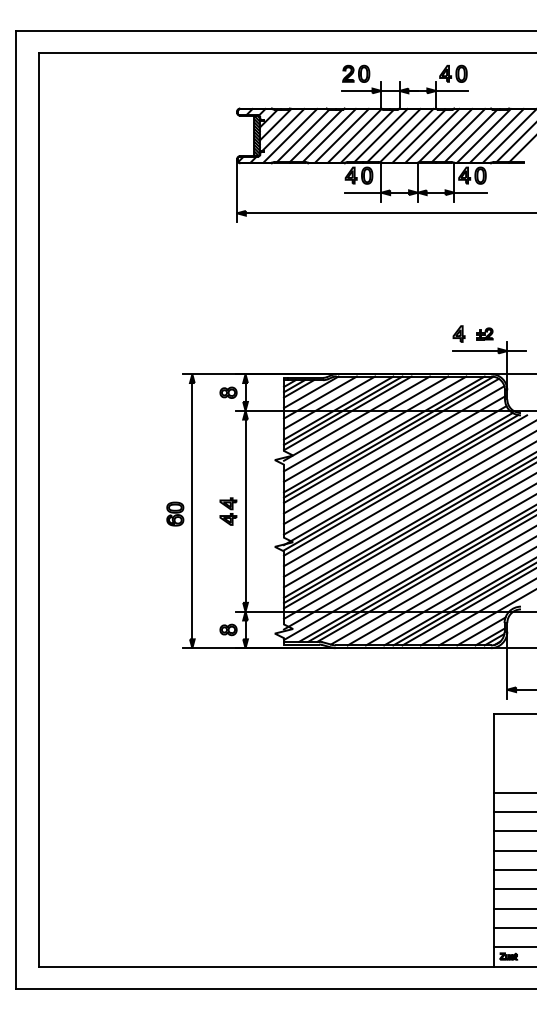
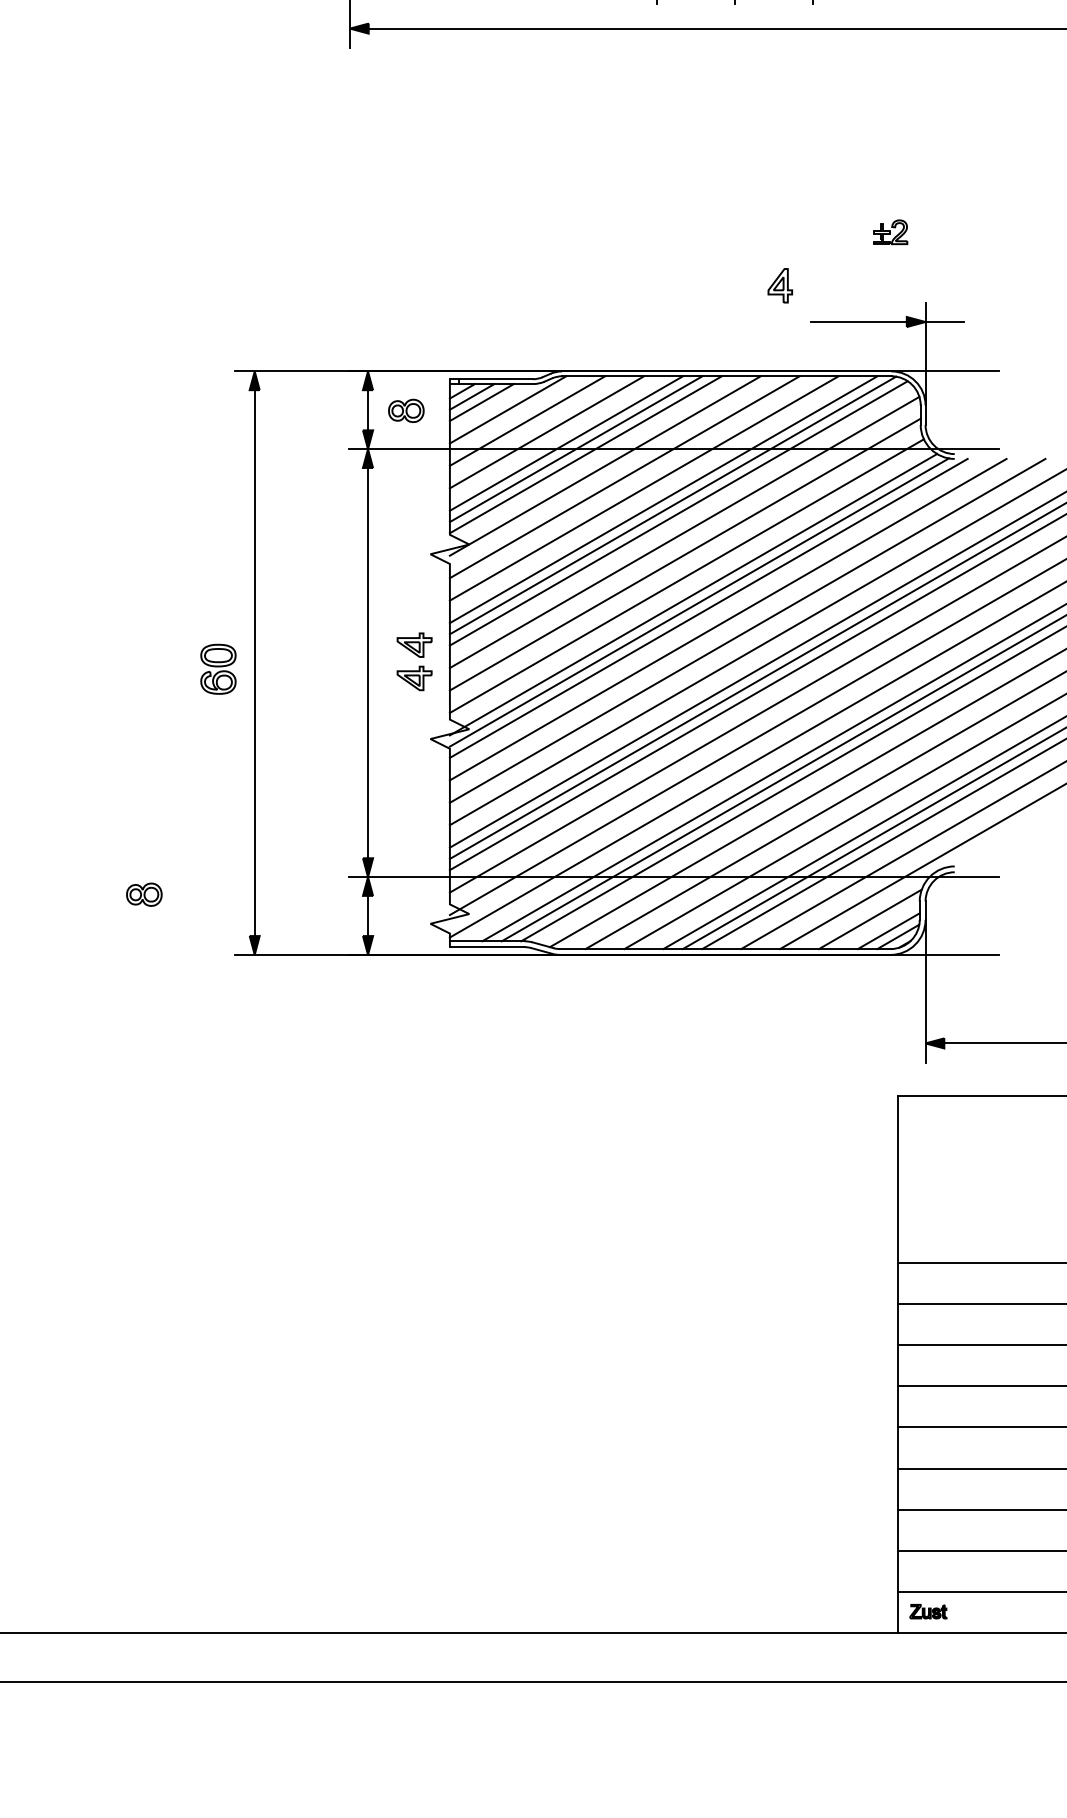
part: (458, 333) -> (779, 284), moved
part: (484, 333) -> (889, 231), moved
part: (228, 392) -> (406, 410), moved
part: (228, 511) -> (414, 661), moved
part: (228, 629) -> (144, 893), moved

